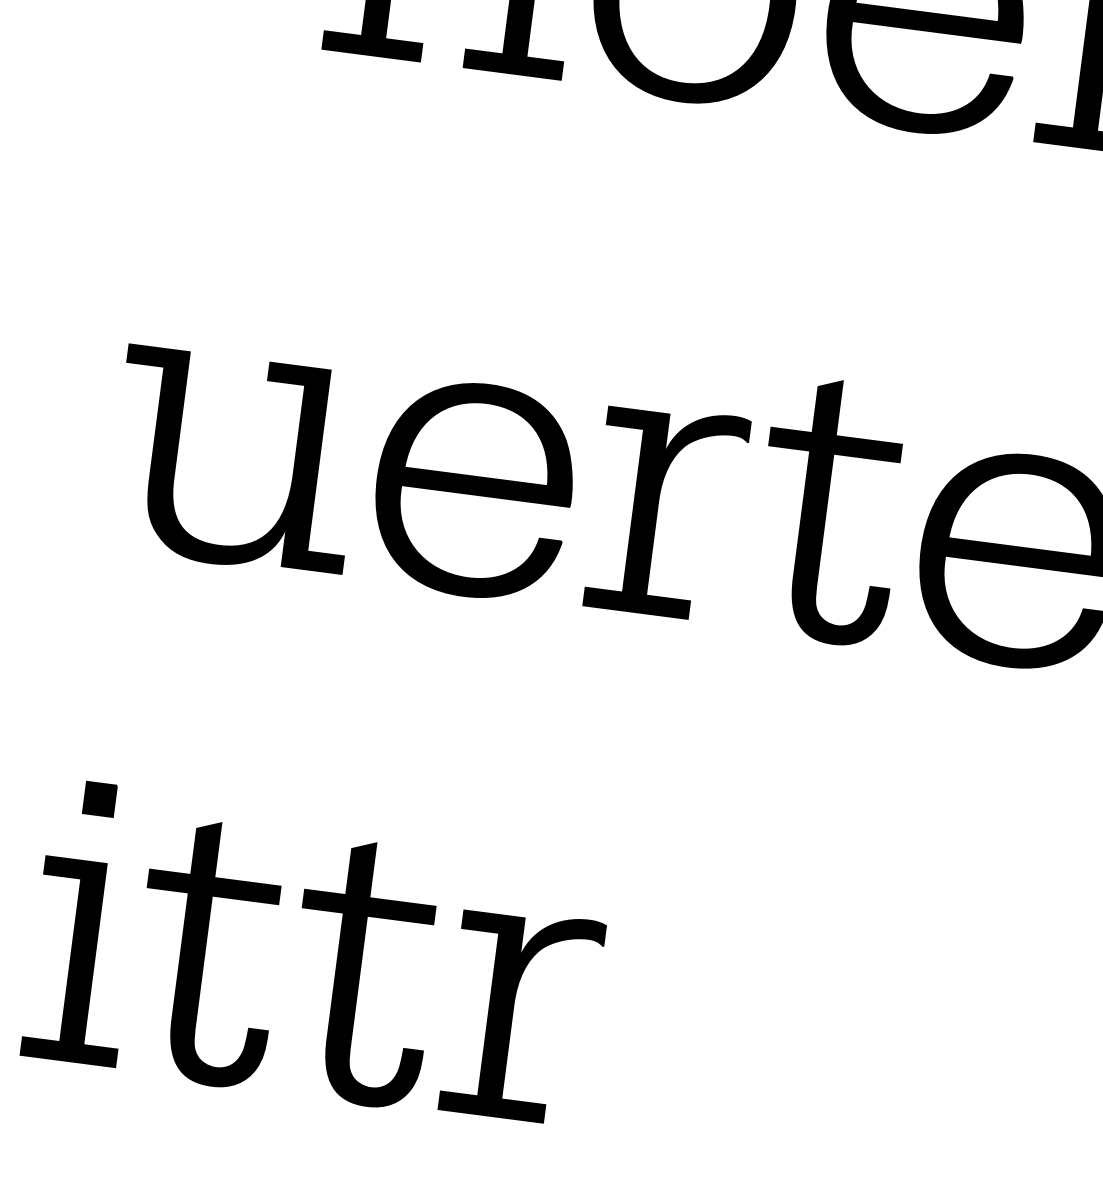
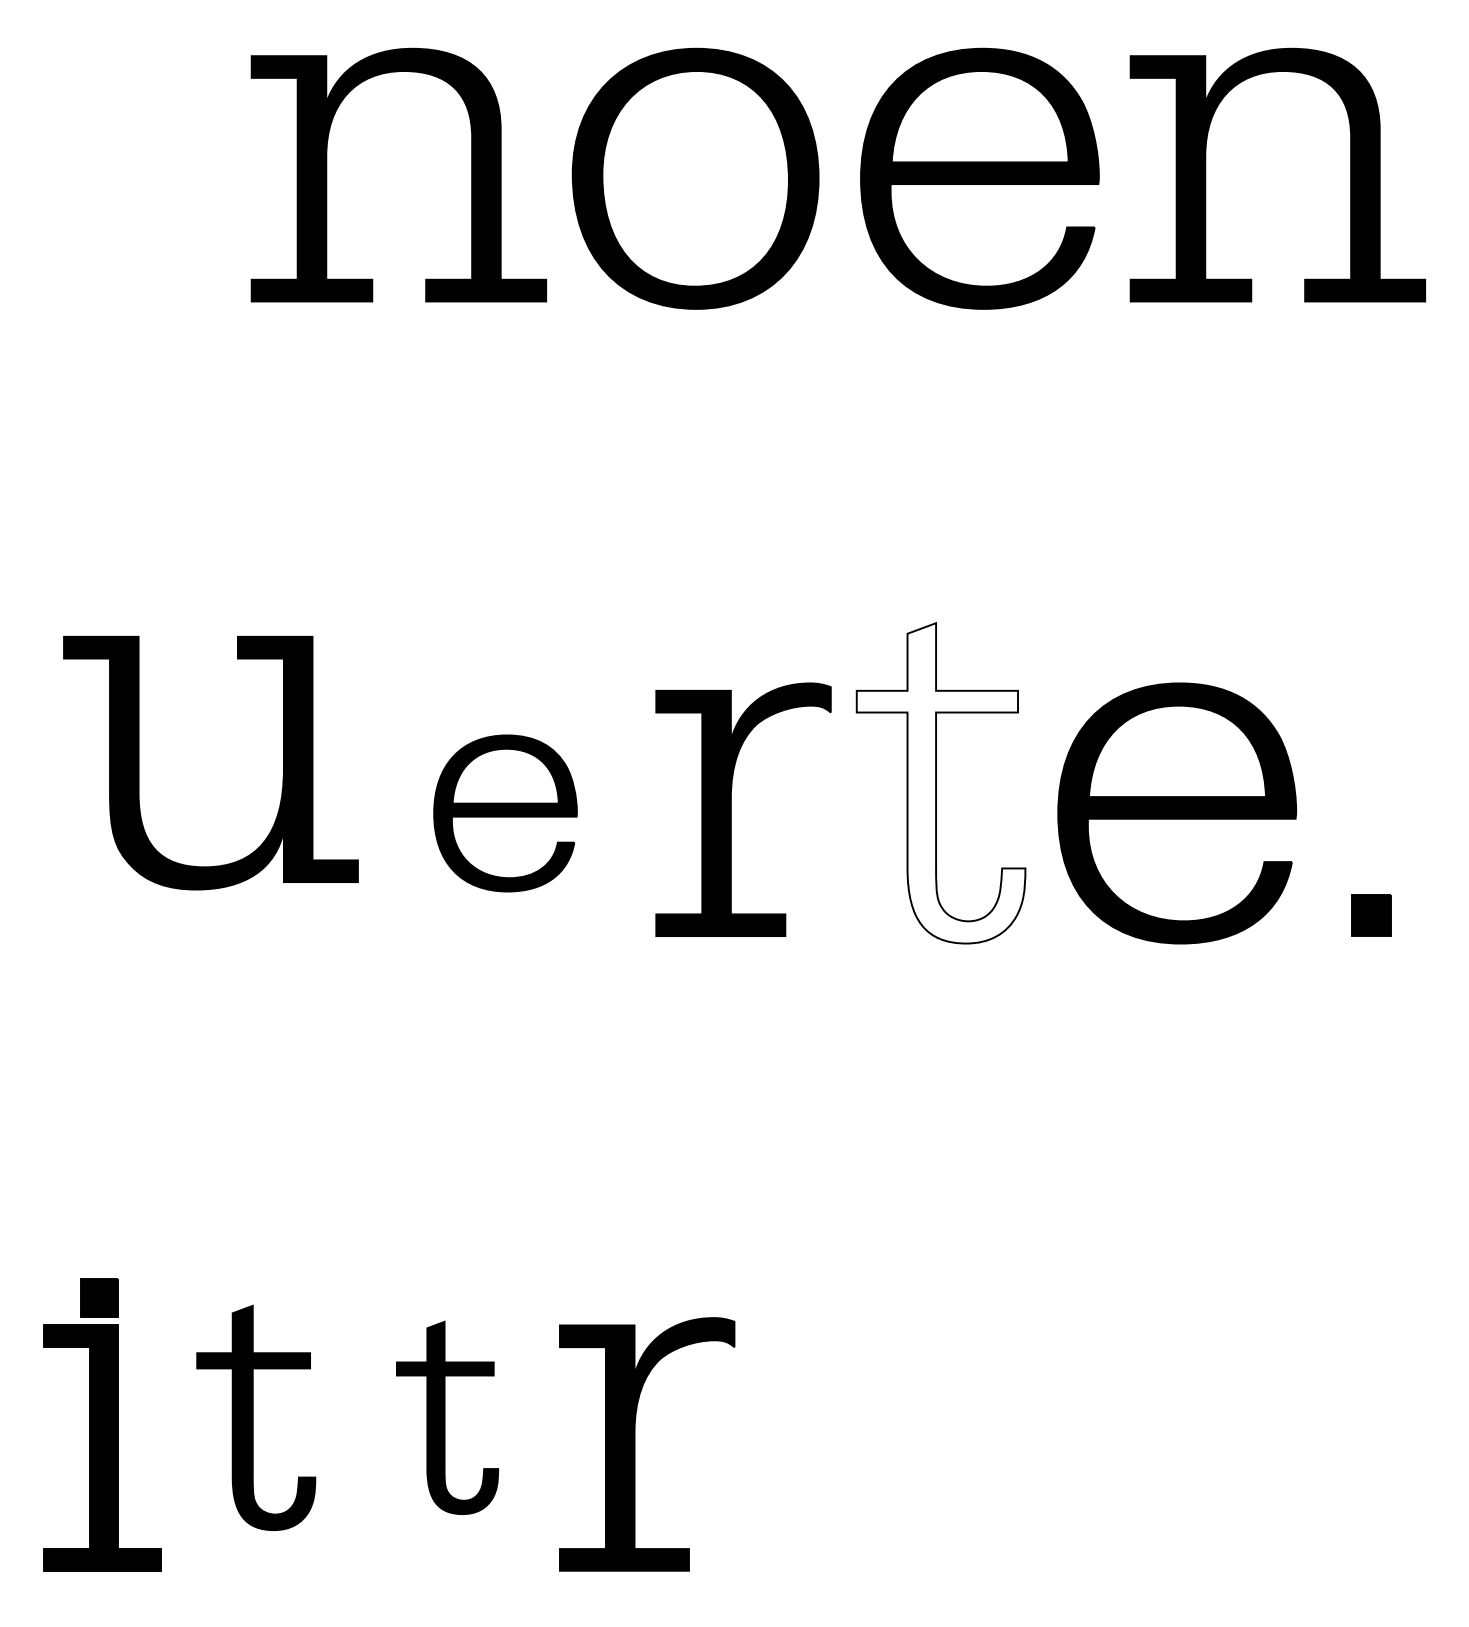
part: (177, 454) -> (139, 762), moved
part: (474, 490) -> (505, 813), size x0.6
fill: (829, 511) -> (940, 783), removed
part: (99, 798) -> (99, 1297), moved
part: (208, 953) -> (256, 1417), size x0.7
part: (363, 973) -> (447, 1417), size x0.6

